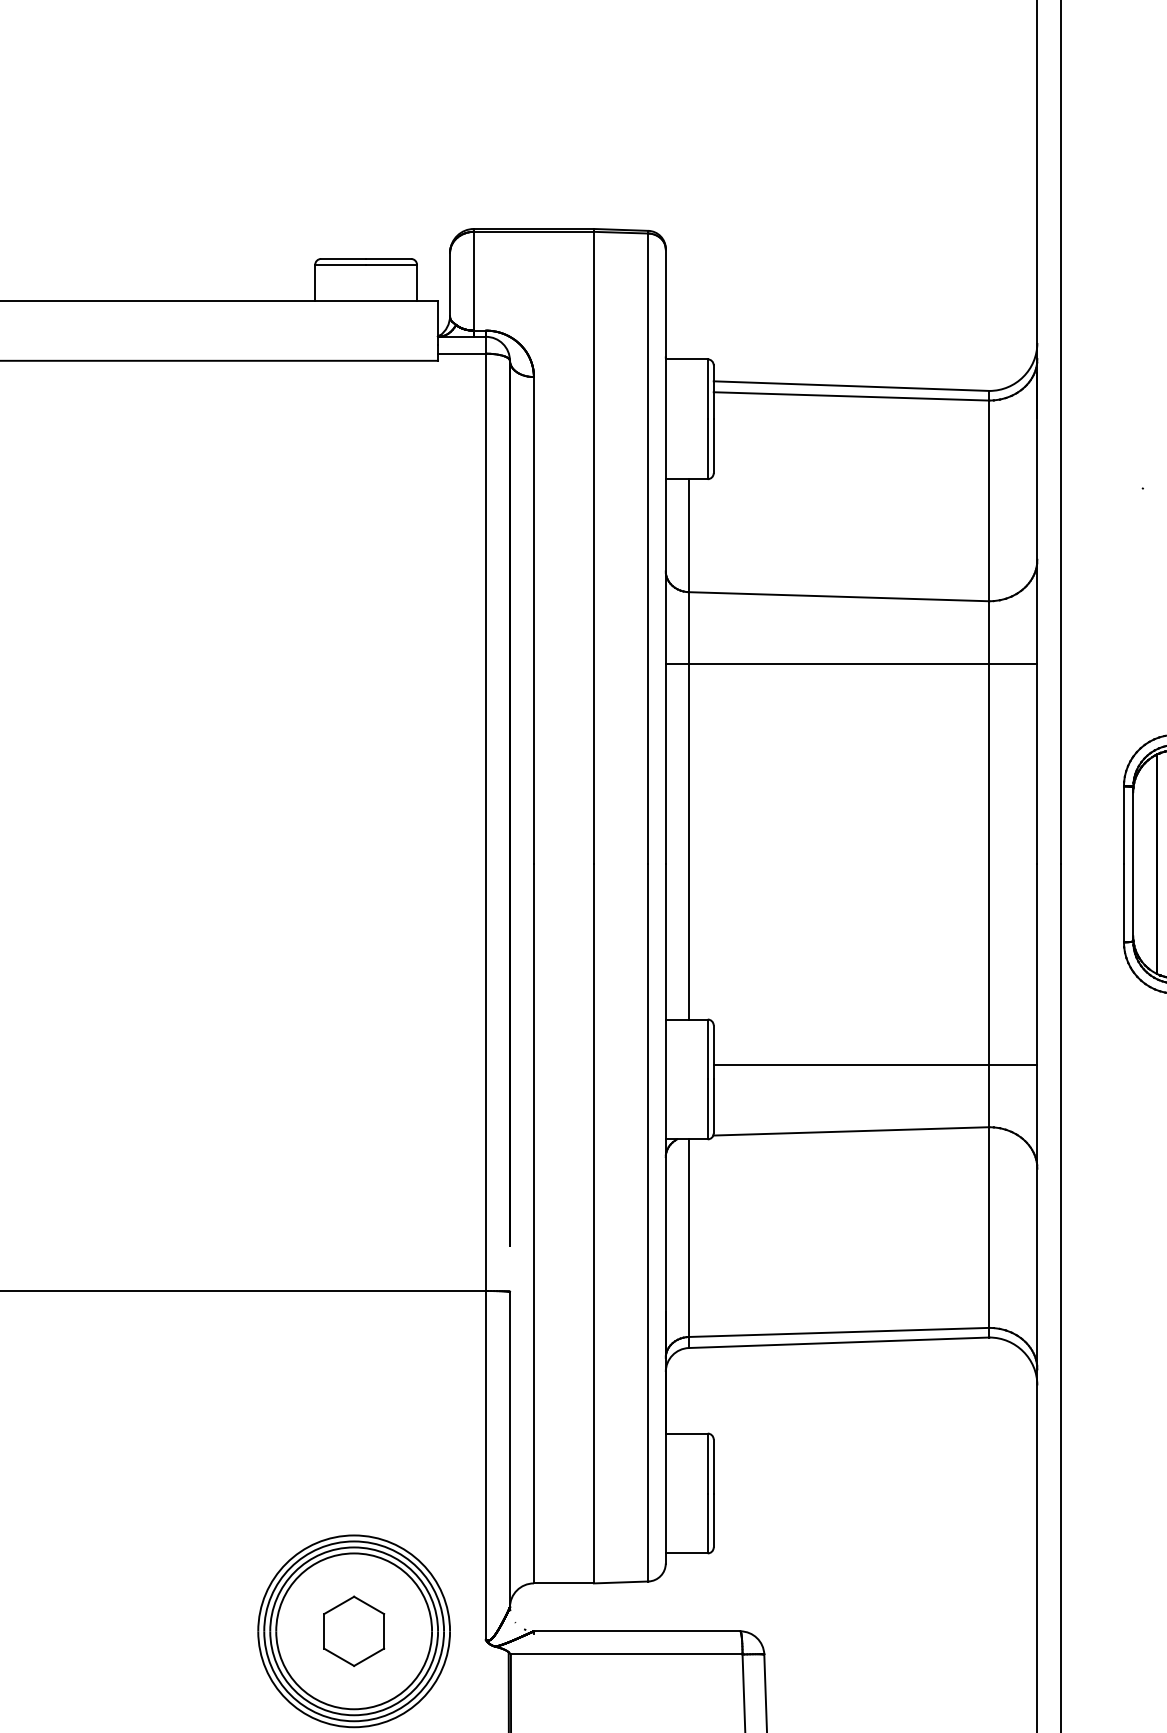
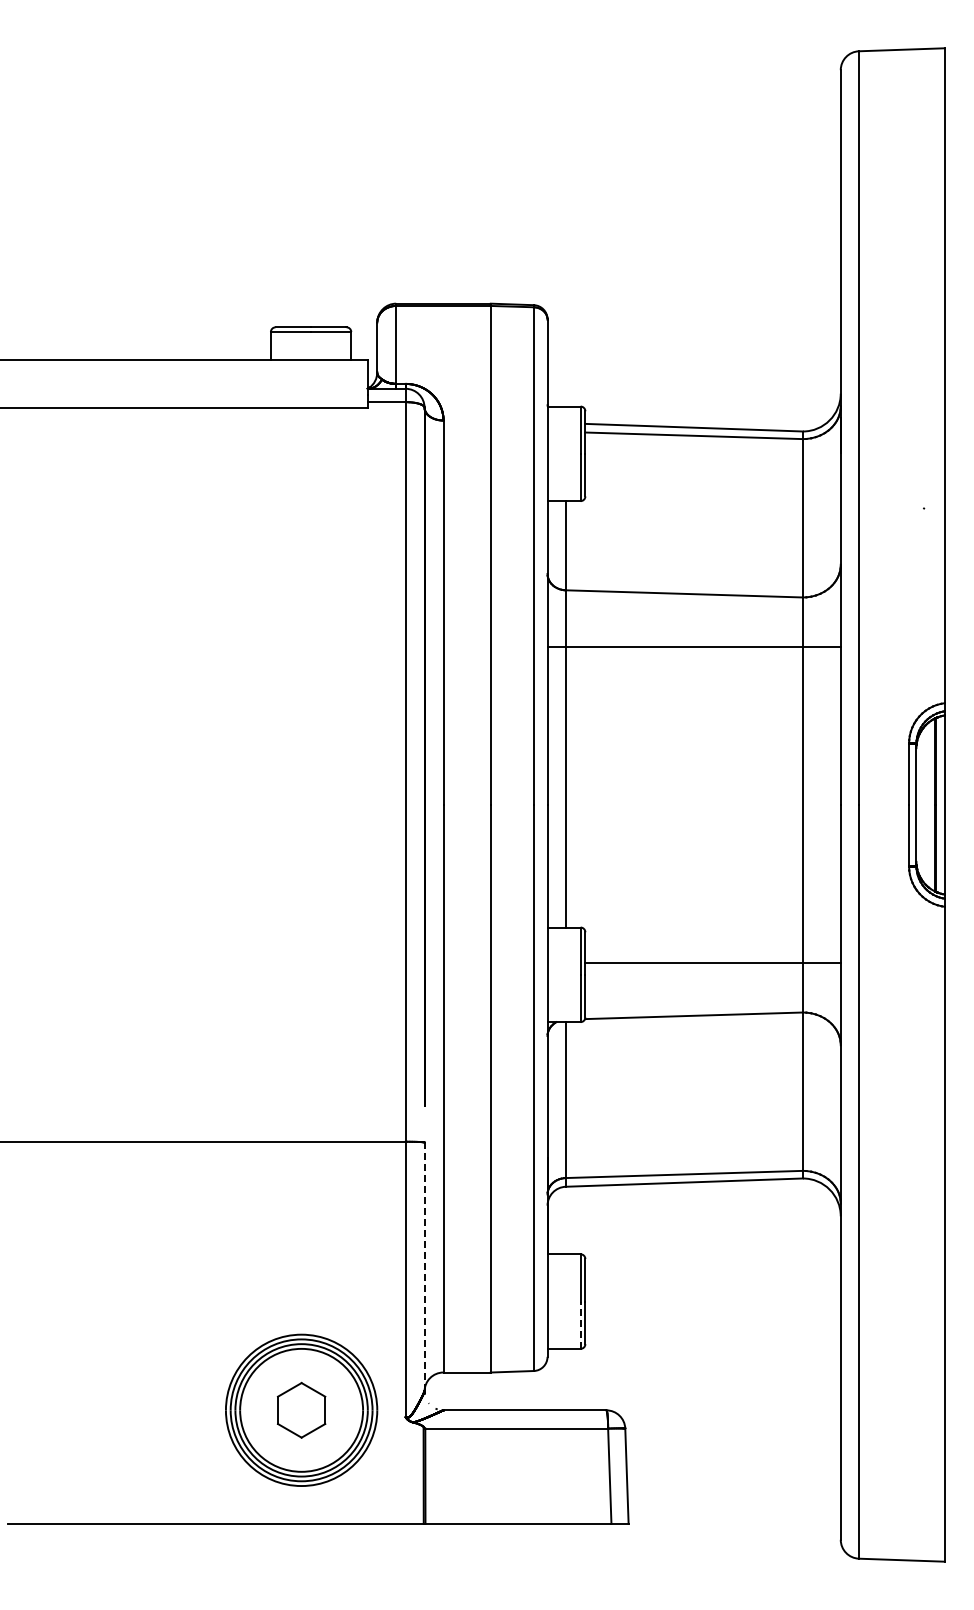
line: (509, 1449) -> (424, 1266), solid -> dashed
line: (707, 1523) -> (580, 1325), solid -> dashed

